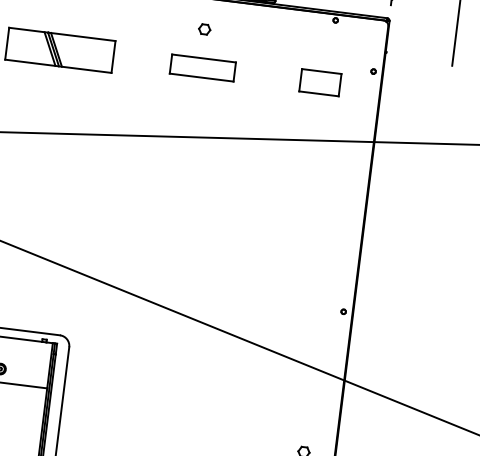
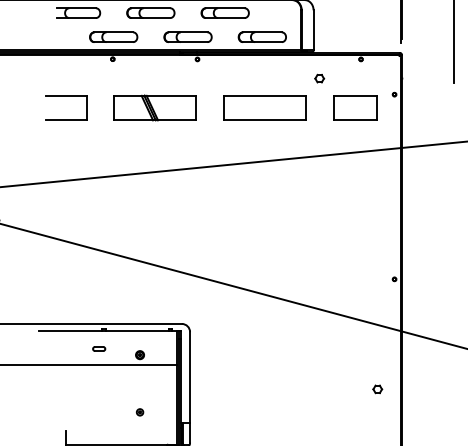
part: (204, 29) -> (319, 78), moved
part: (202, 67) -> (264, 107), size x1.67
part: (320, 81) -> (355, 107), size x1.43

